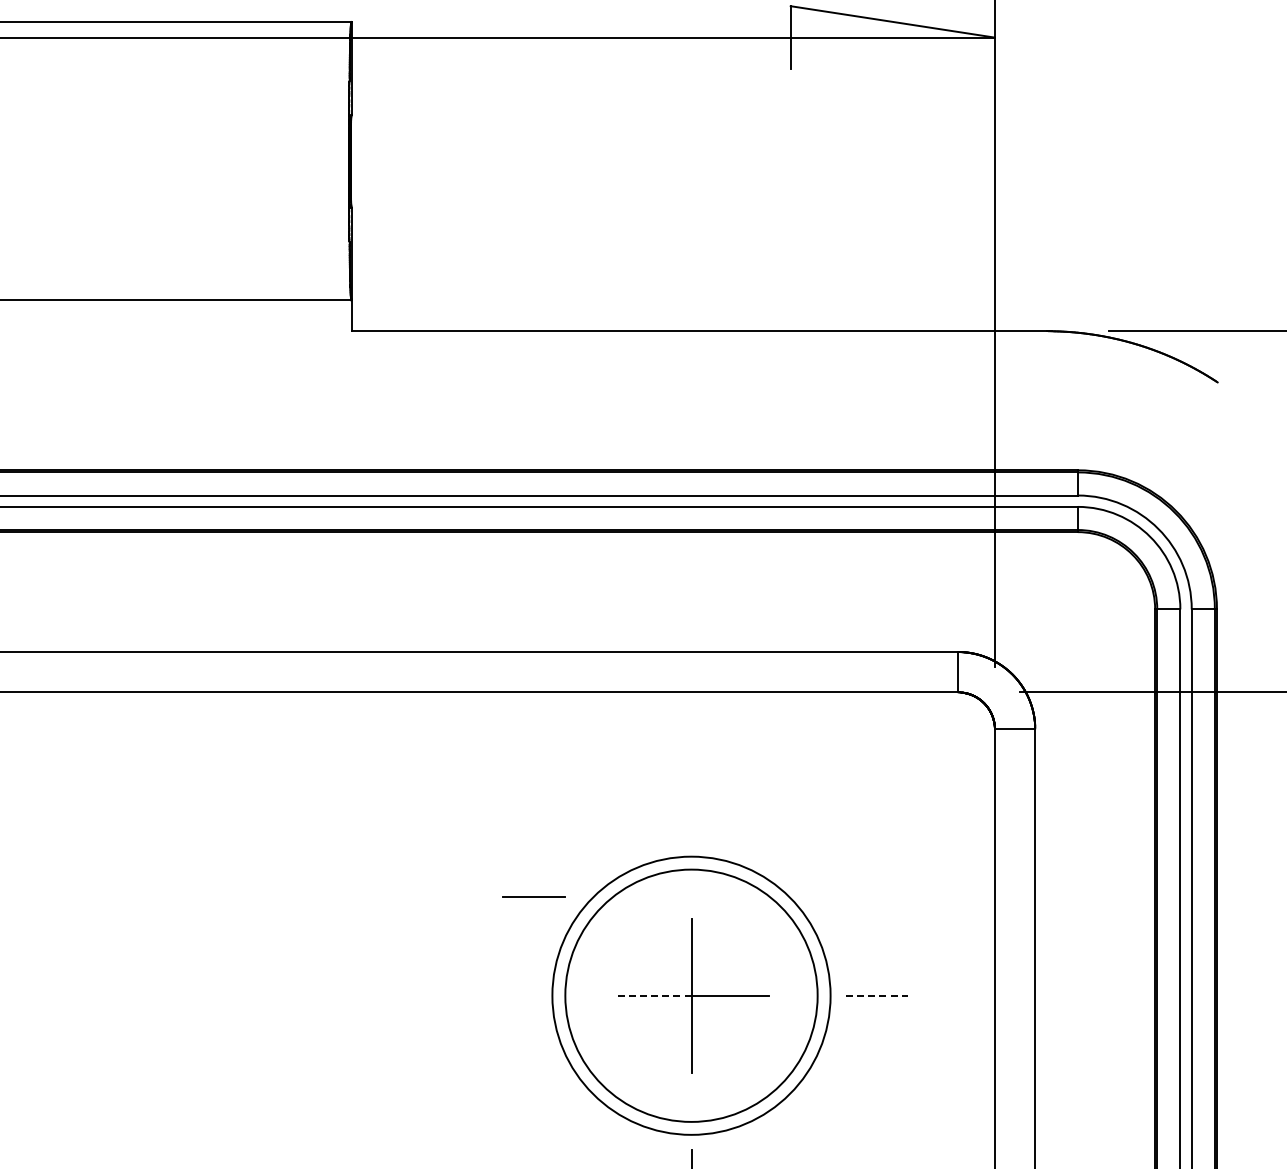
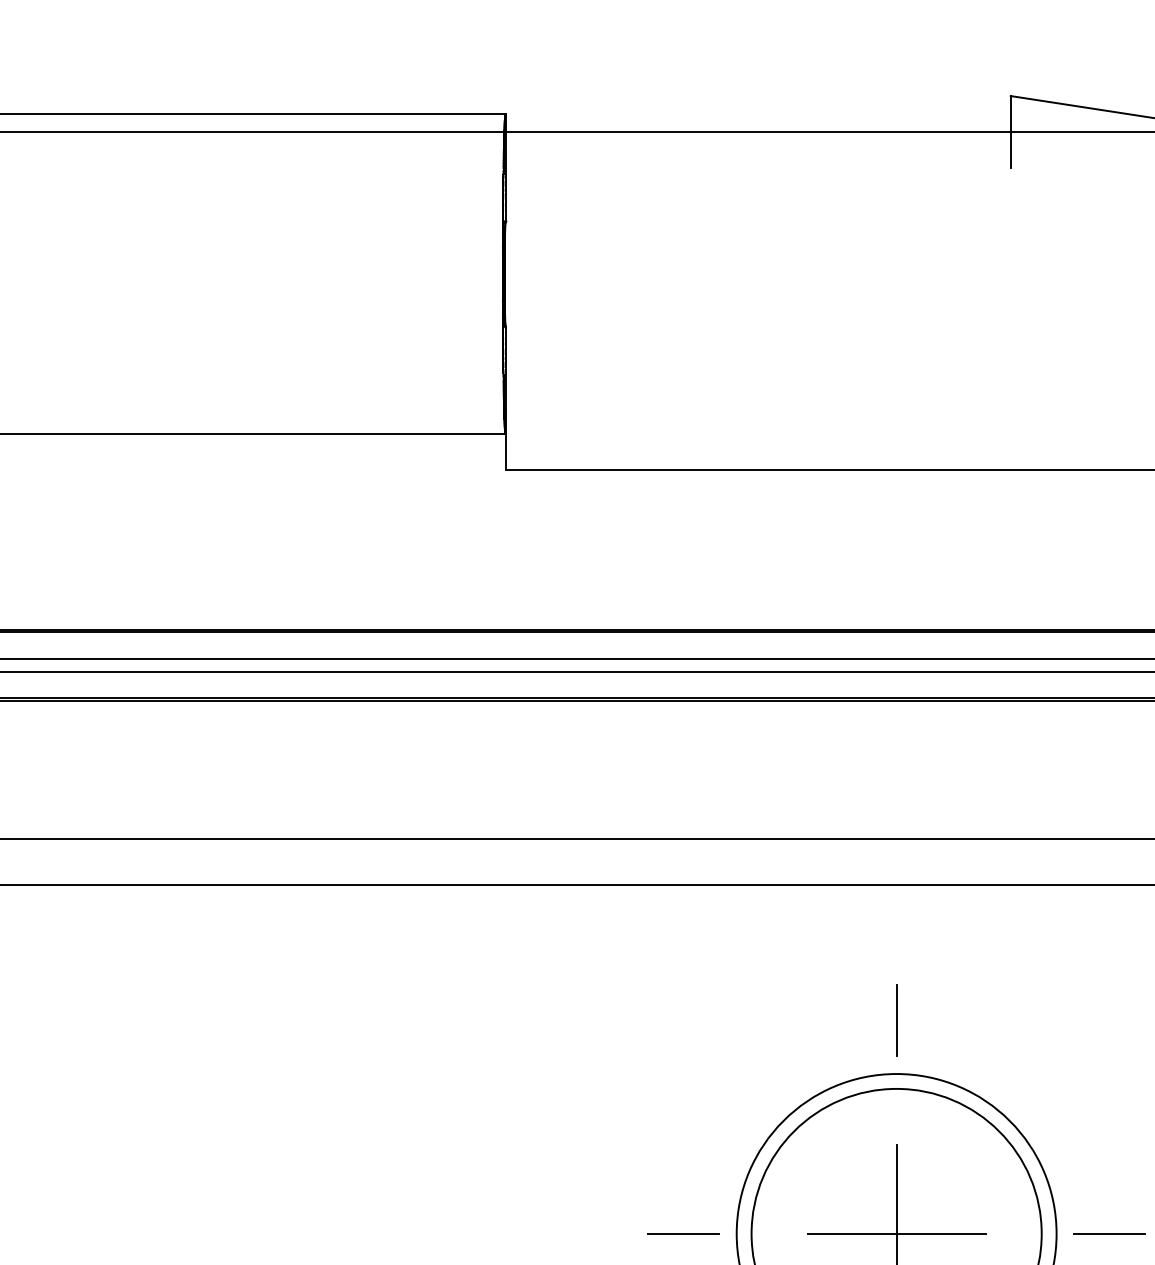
line: (691, 810) -> (896, 1020), added
line: (533, 896) -> (682, 1233), moved
line: (652, 995) -> (851, 1233), dashed -> solid
line: (876, 995) -> (1109, 1233), dashed -> solid

